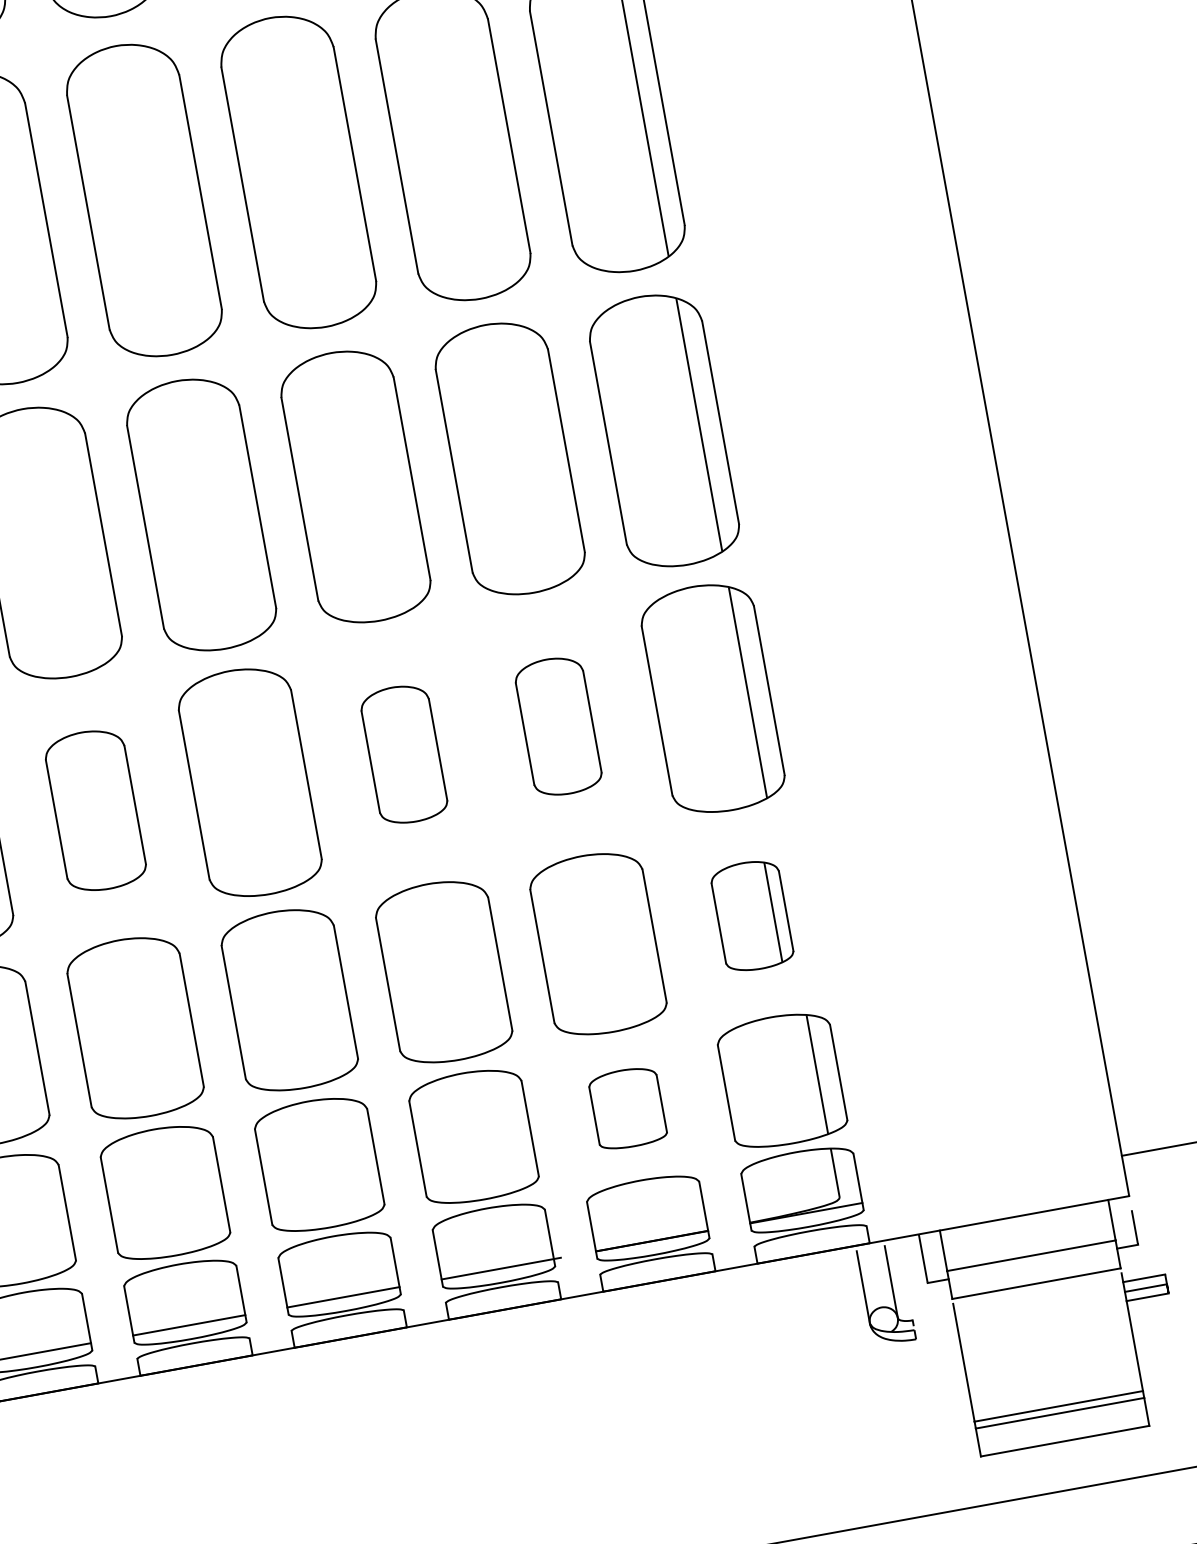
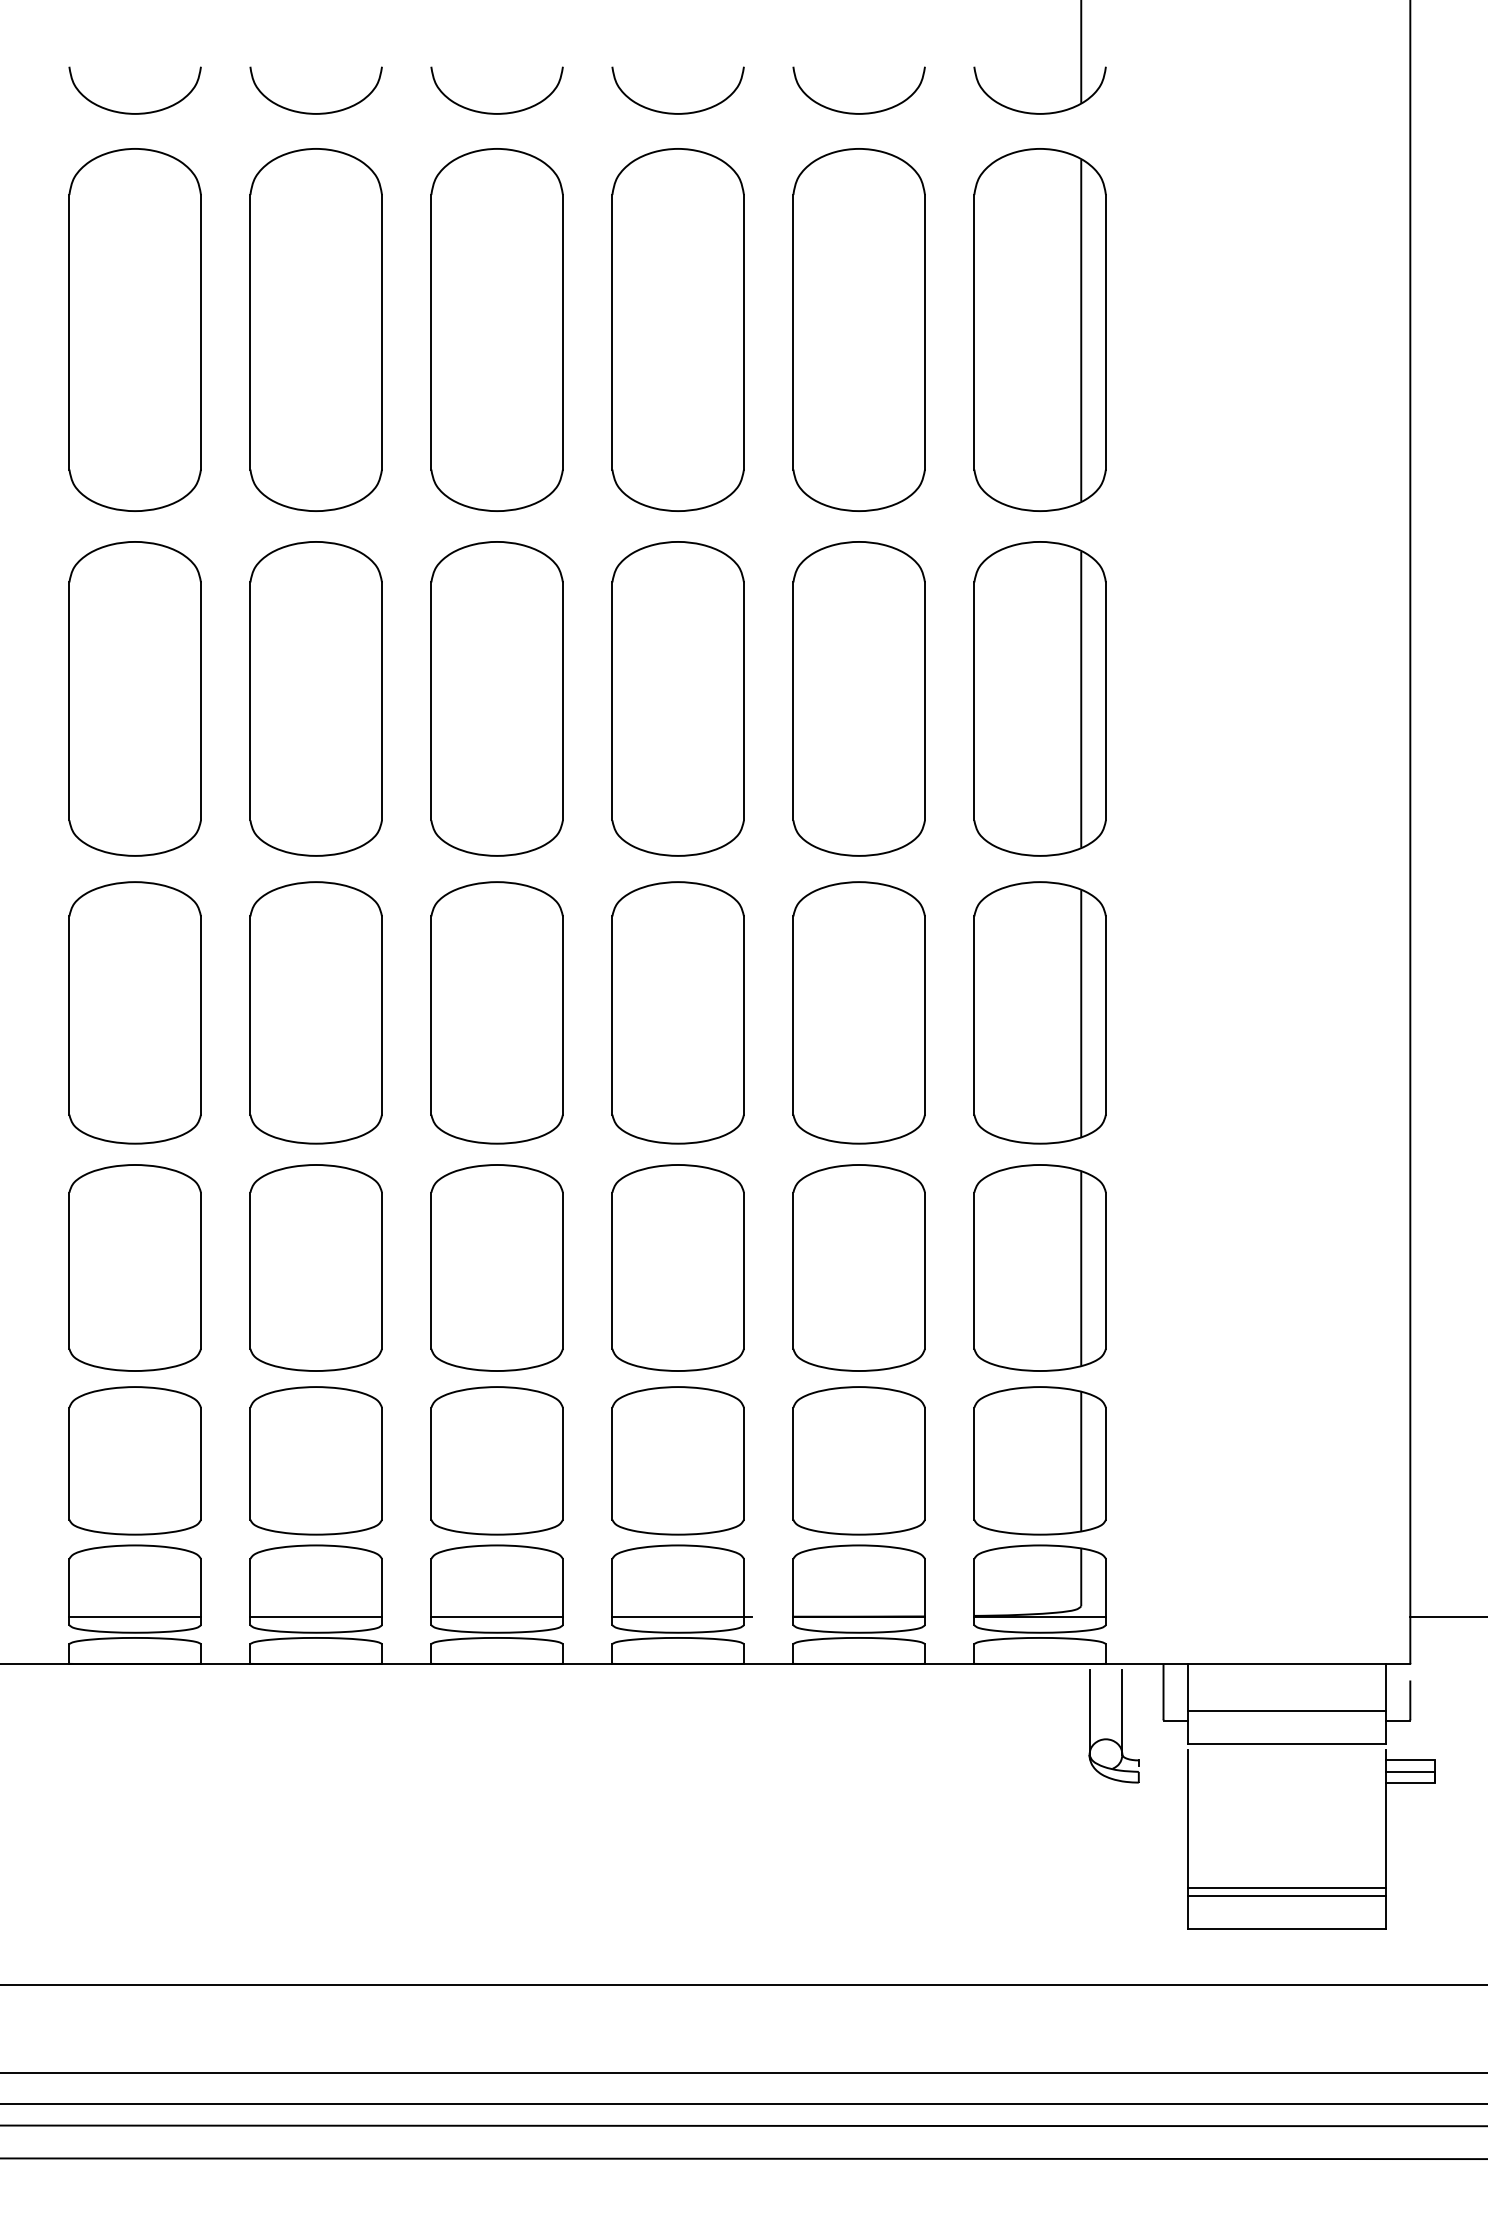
part: (557, 726) -> (858, 1012), size x1.67
part: (403, 754) -> (677, 1012), size x1.67
part: (95, 810) -> (315, 1012), size x1.43
part: (751, 915) -> (1039, 1267), size x1.67
part: (627, 1108) -> (858, 1460), size x1.67

